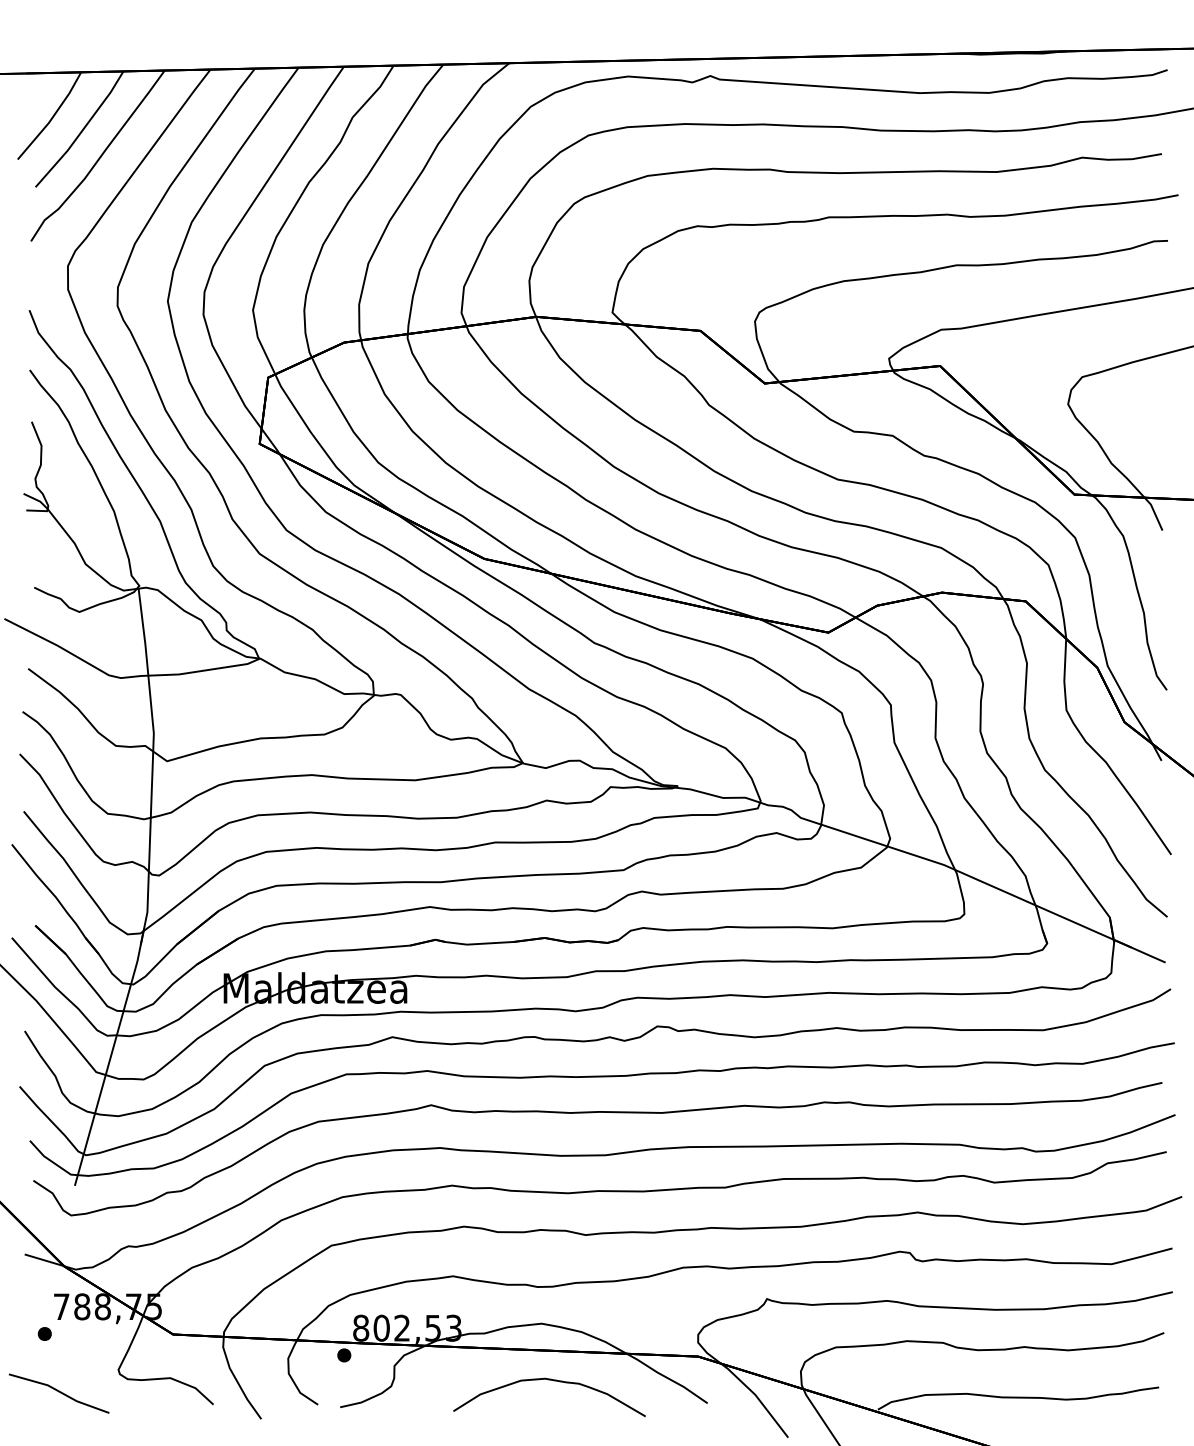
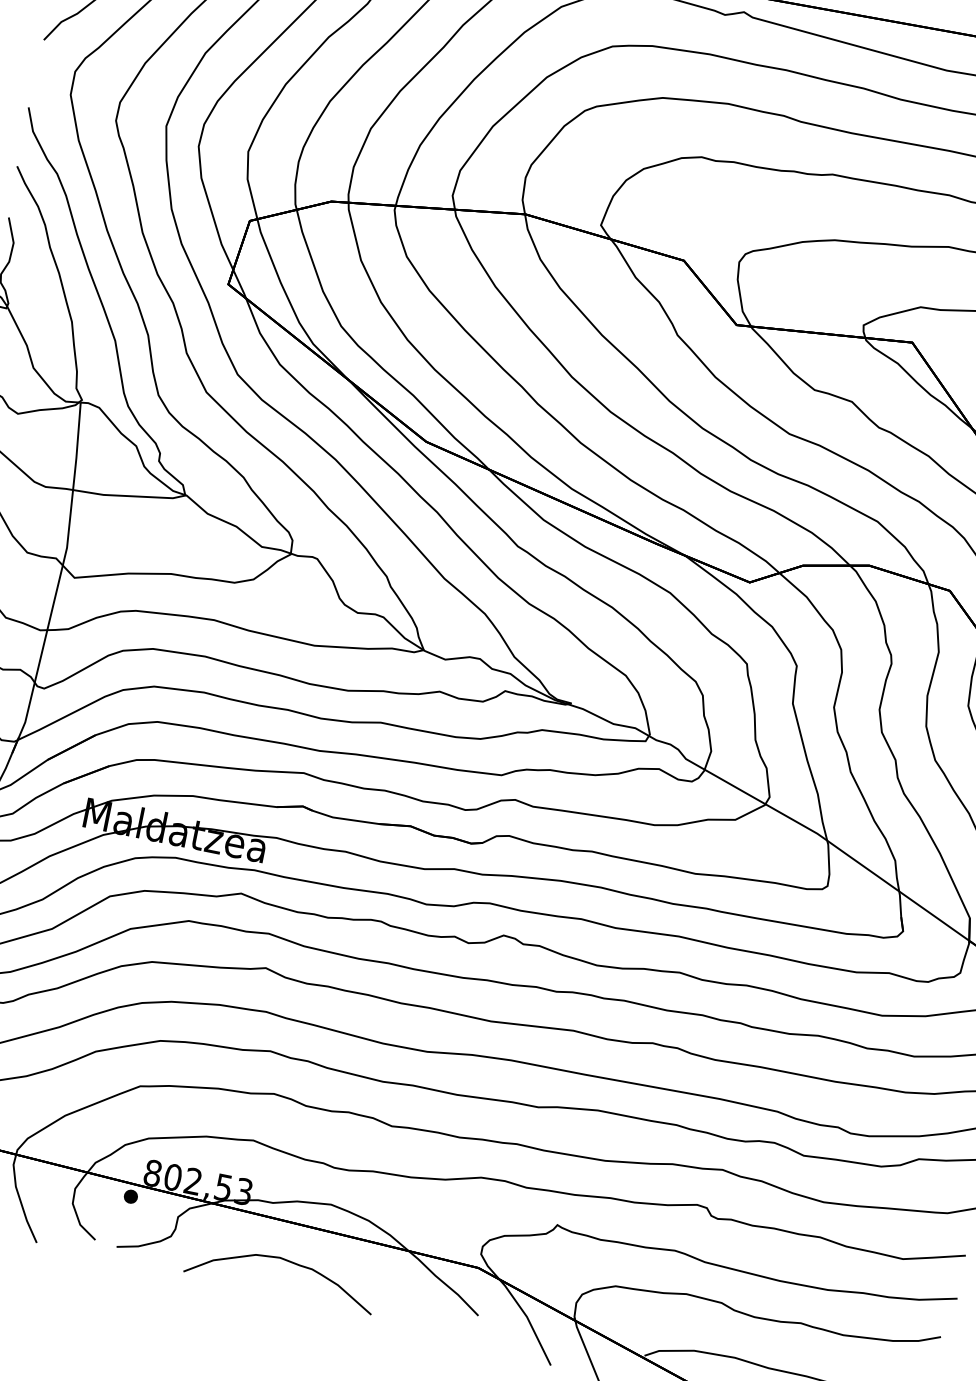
curve: (553, 1381) -> (287, 1262), moved

